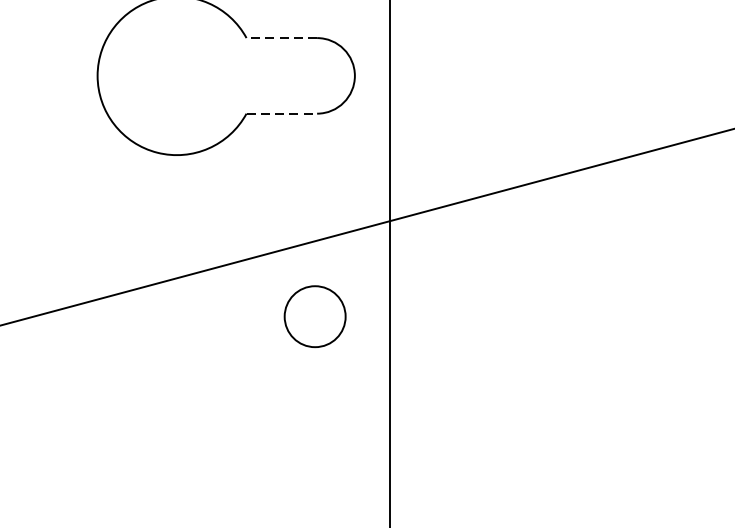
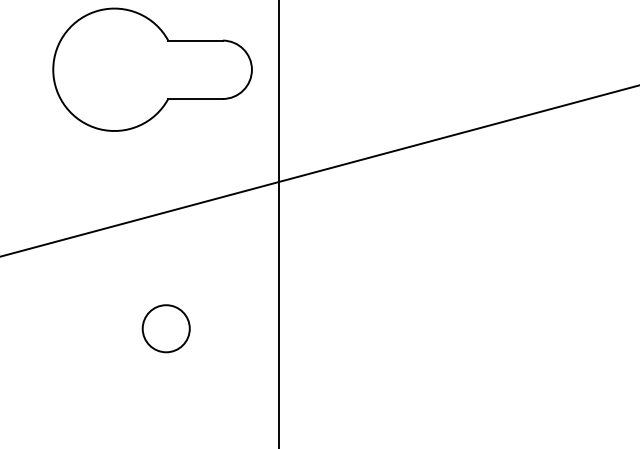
line: (281, 37) -> (195, 40), dashed -> solid
line: (283, 113) -> (196, 98), dashed -> solid
circle: (314, 316) -> (165, 328), moved

